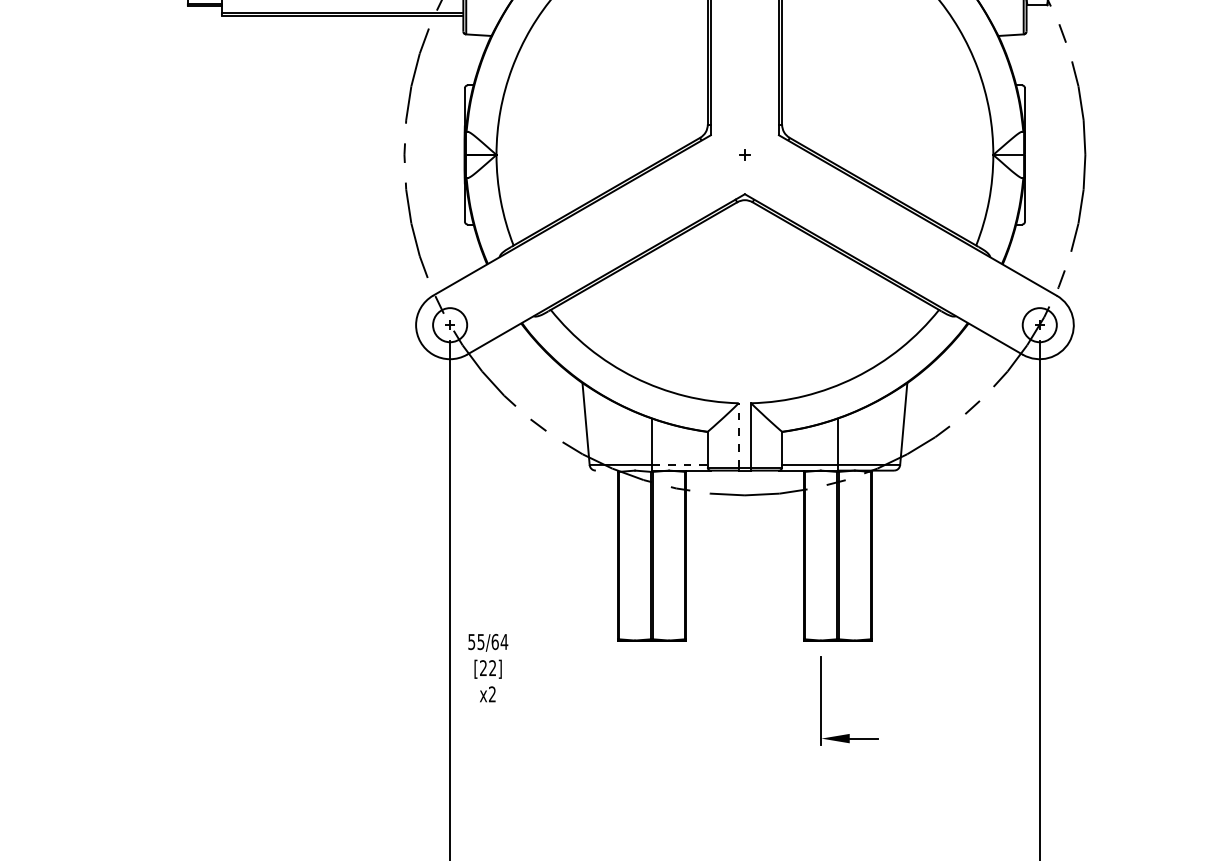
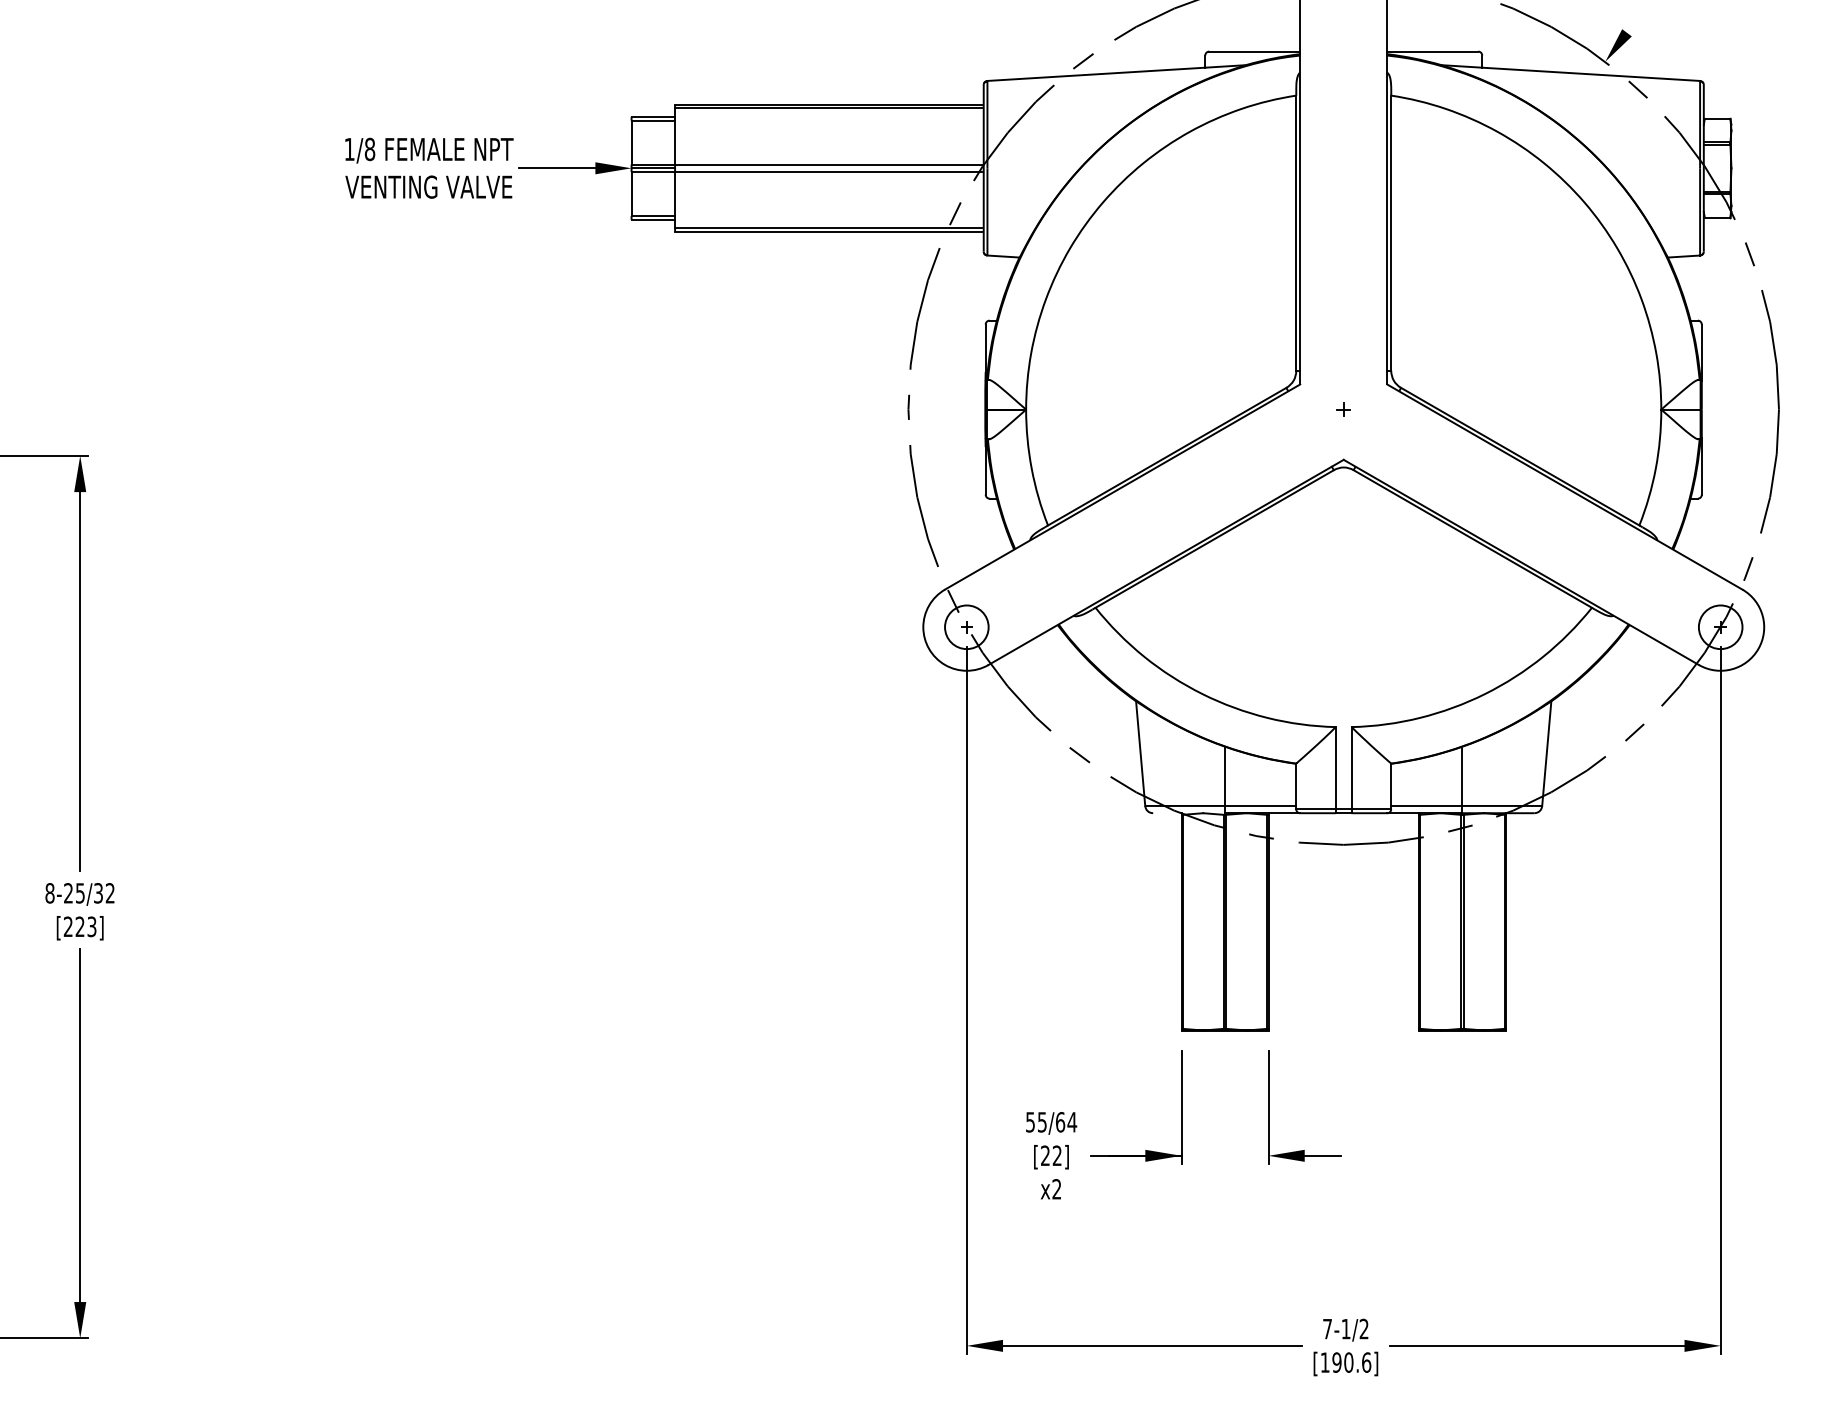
line: (738, 434) -> (1335, 767), dashed -> solid
line: (679, 464) -> (1260, 805), dashed -> solid
text: (488, 667) -> (1051, 1155), moved
part: (822, 700) -> (1269, 1107), moved
part: (589, 734) -> (1145, 1150), added

